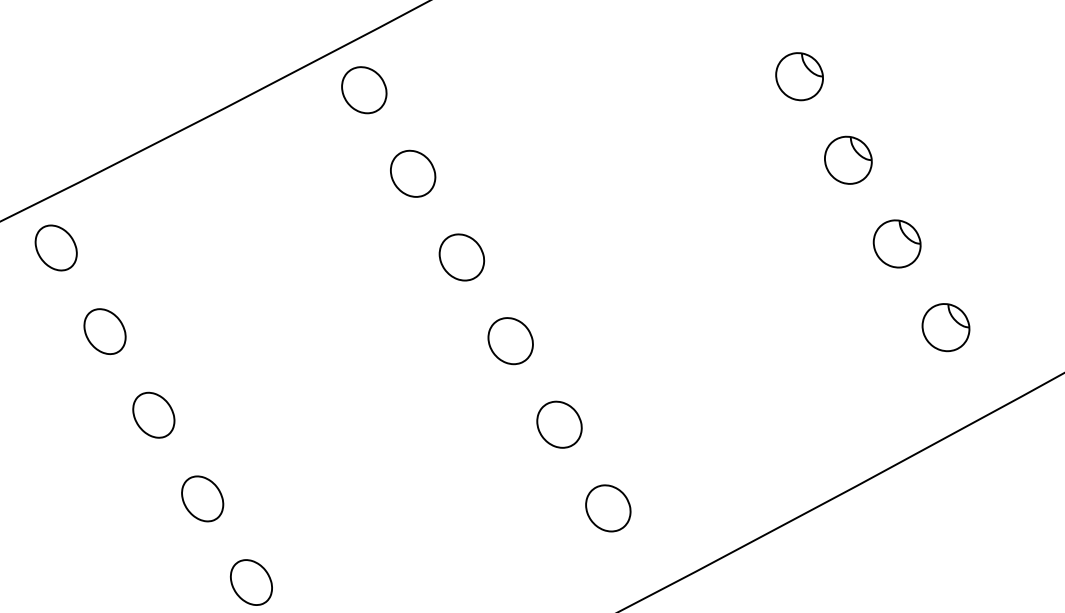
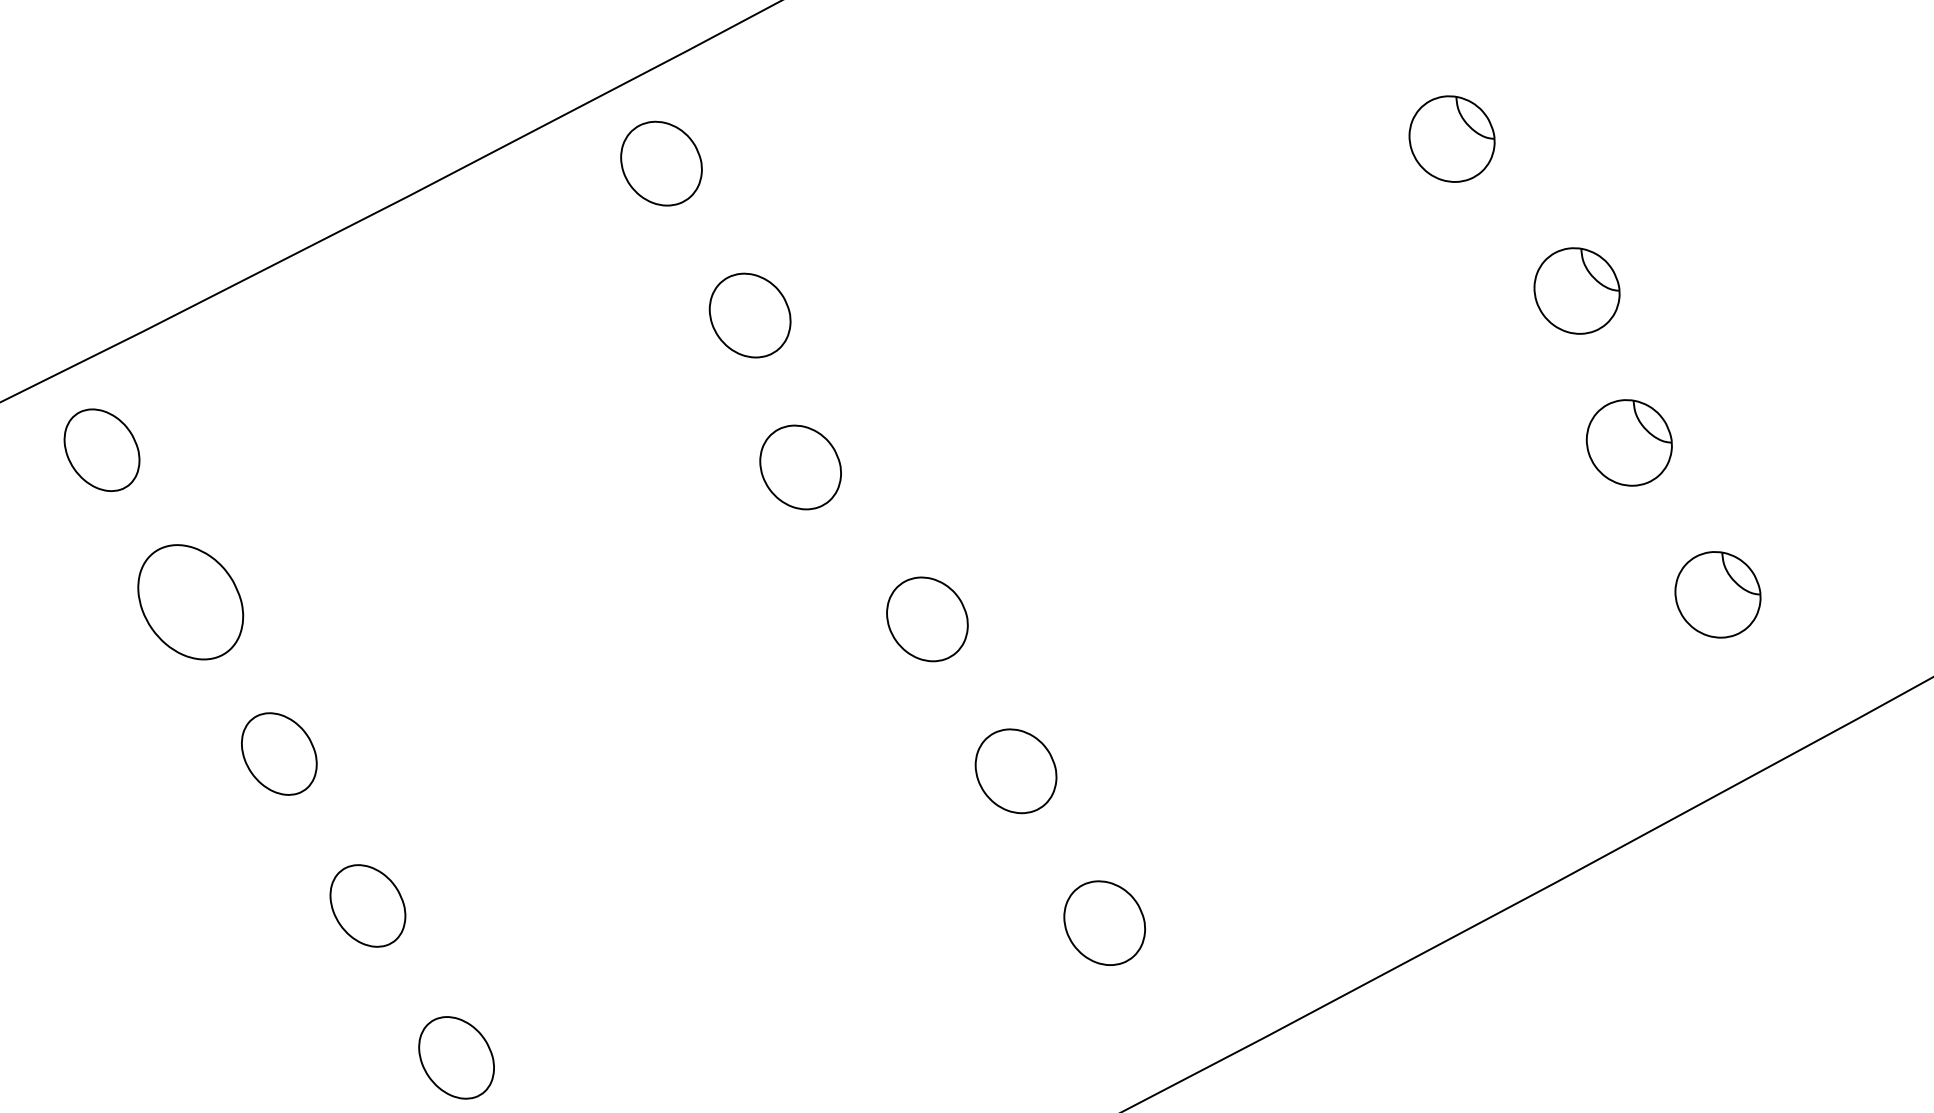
part: (848, 159) -> (1577, 289), moved
part: (461, 257) -> (799, 467), moved
part: (104, 331) -> (189, 601), size x1.4

